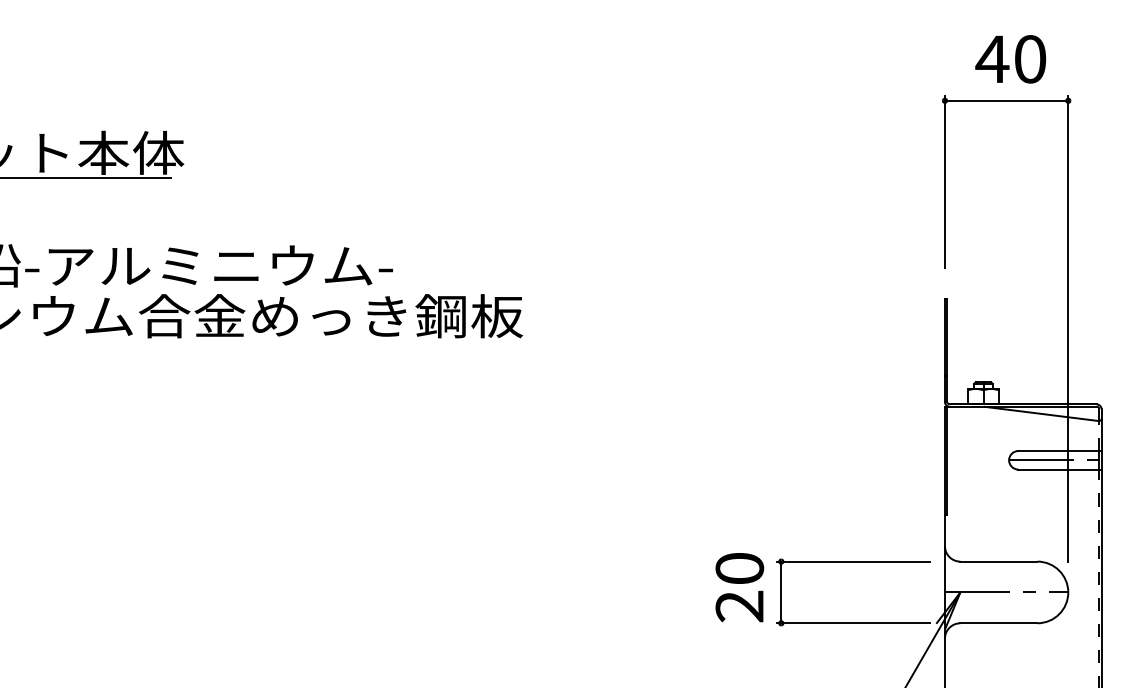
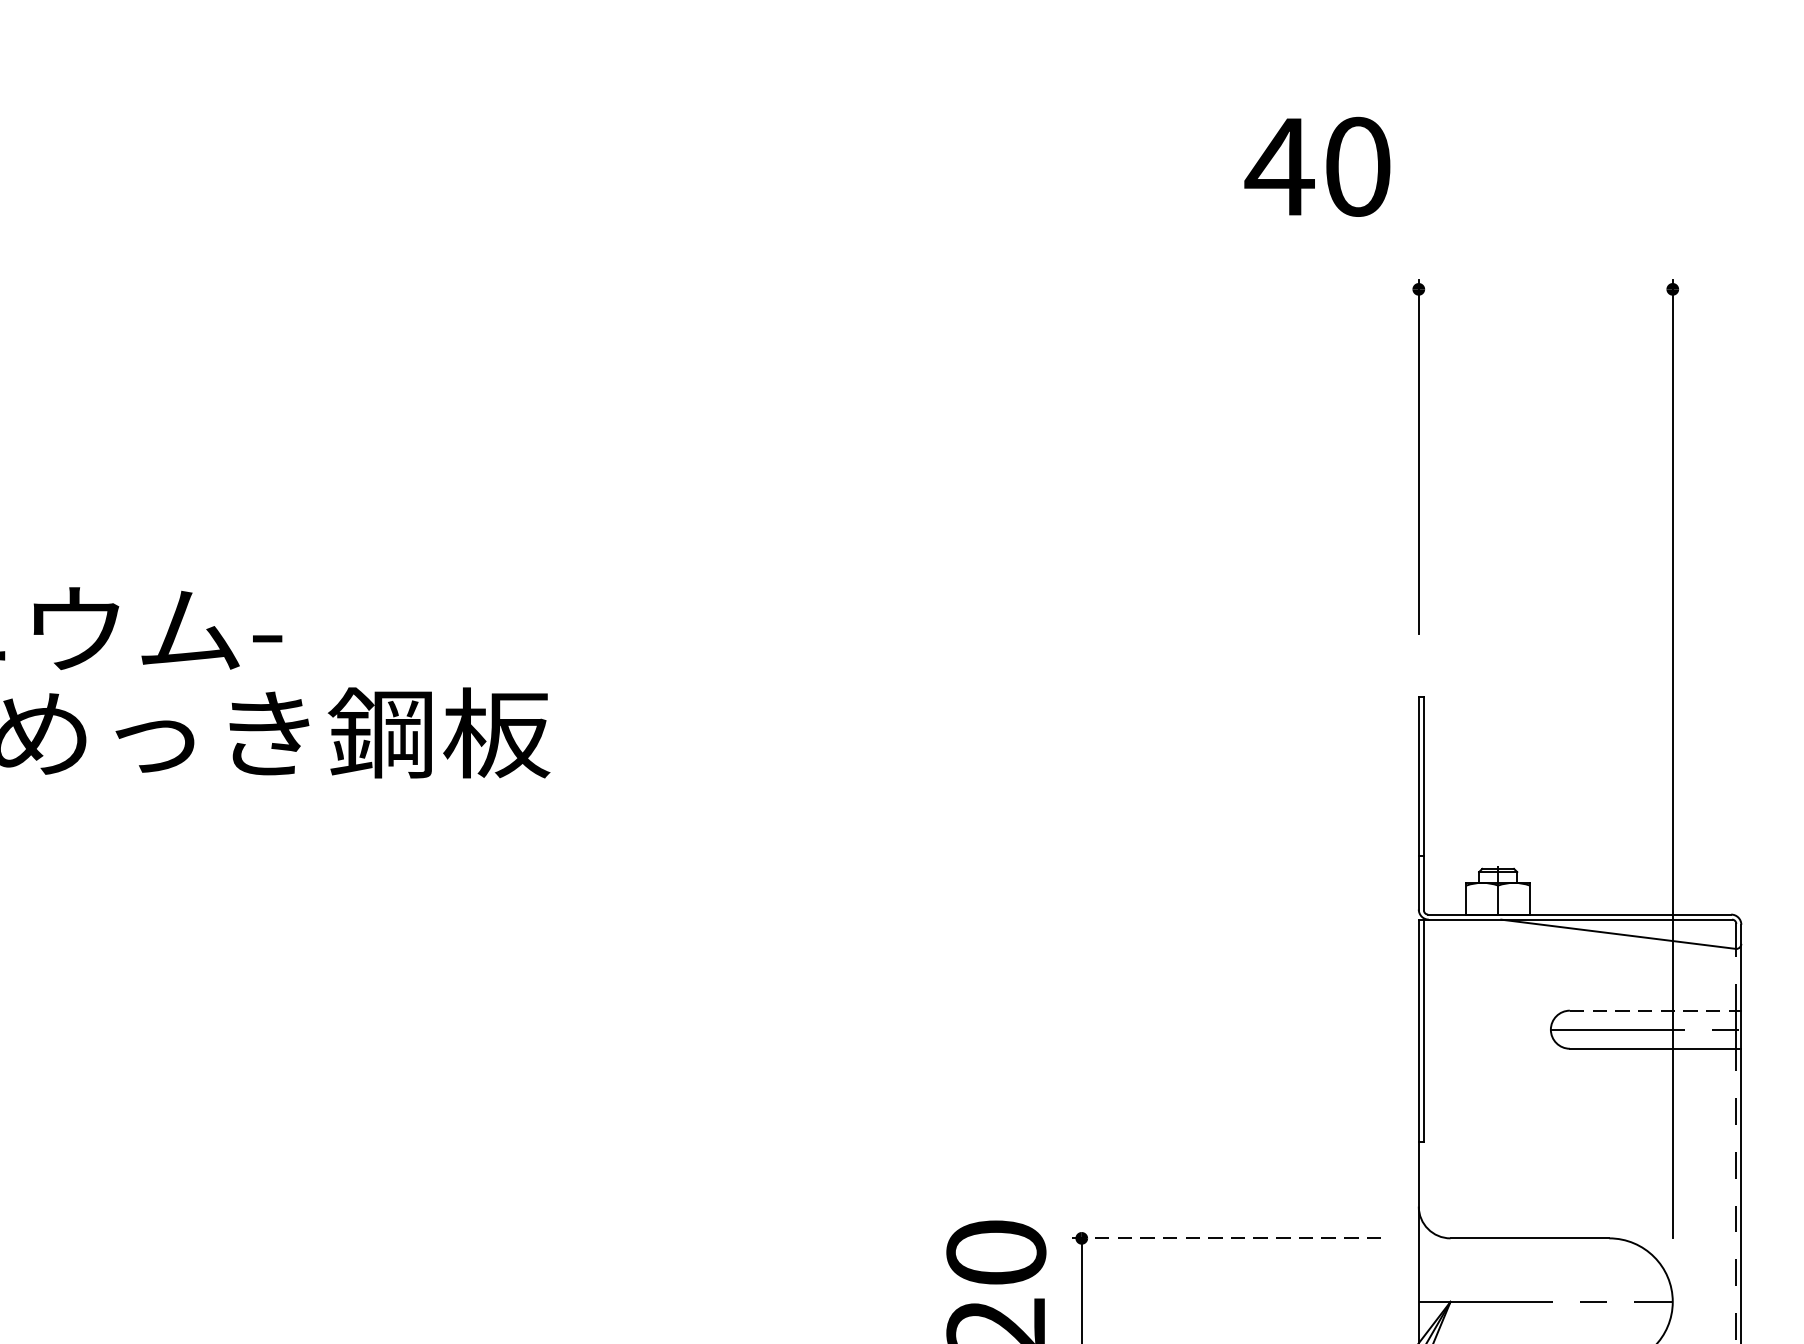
text: (1010, 59) -> (1316, 167), moved
line: (1006, 100) -> (1545, 288), removed
line: (1059, 451) -> (1654, 1011), solid -> dashed
line: (853, 561) -> (1230, 1238), solid -> dashed

